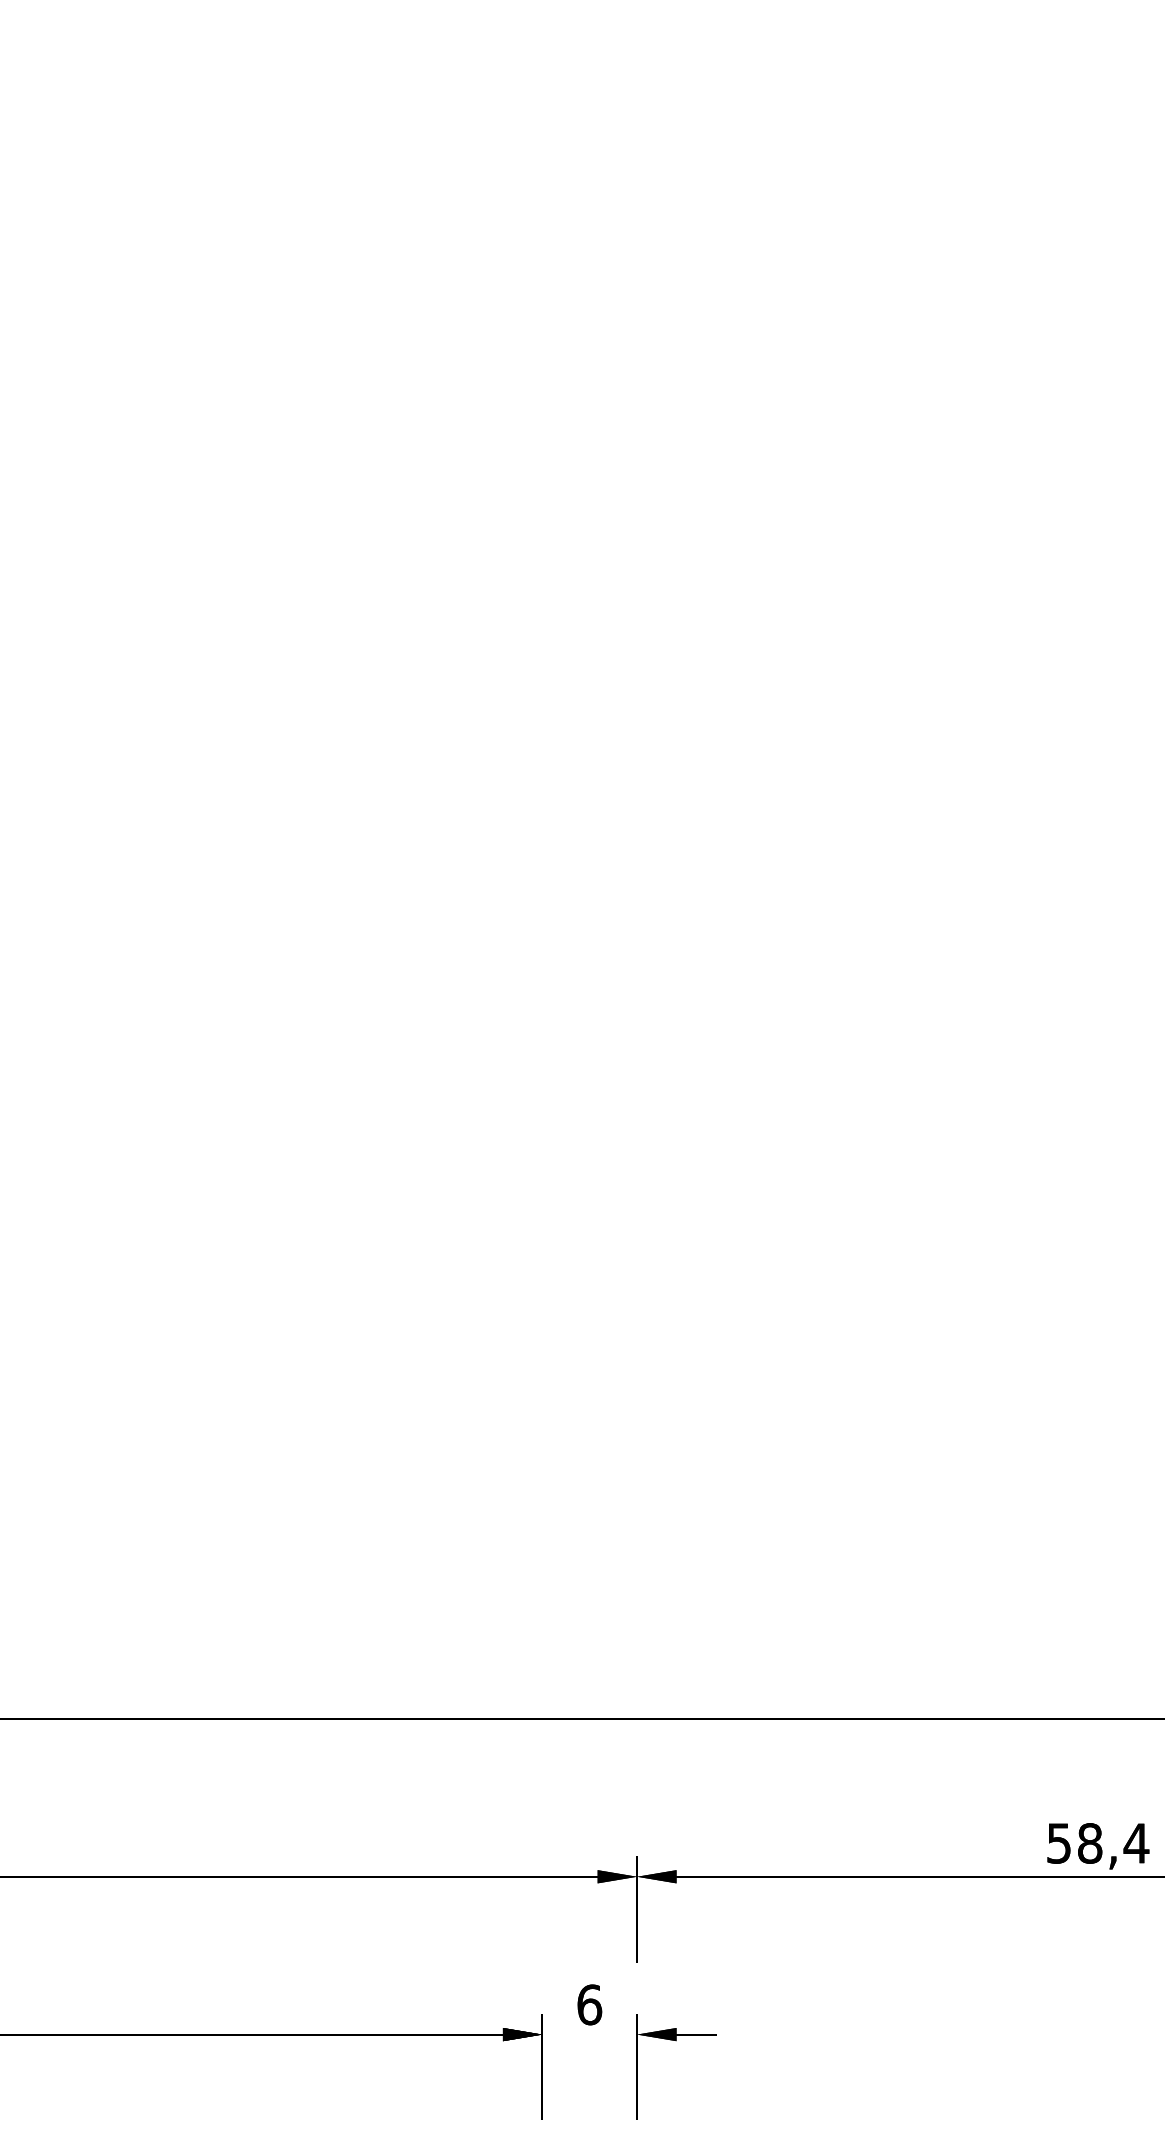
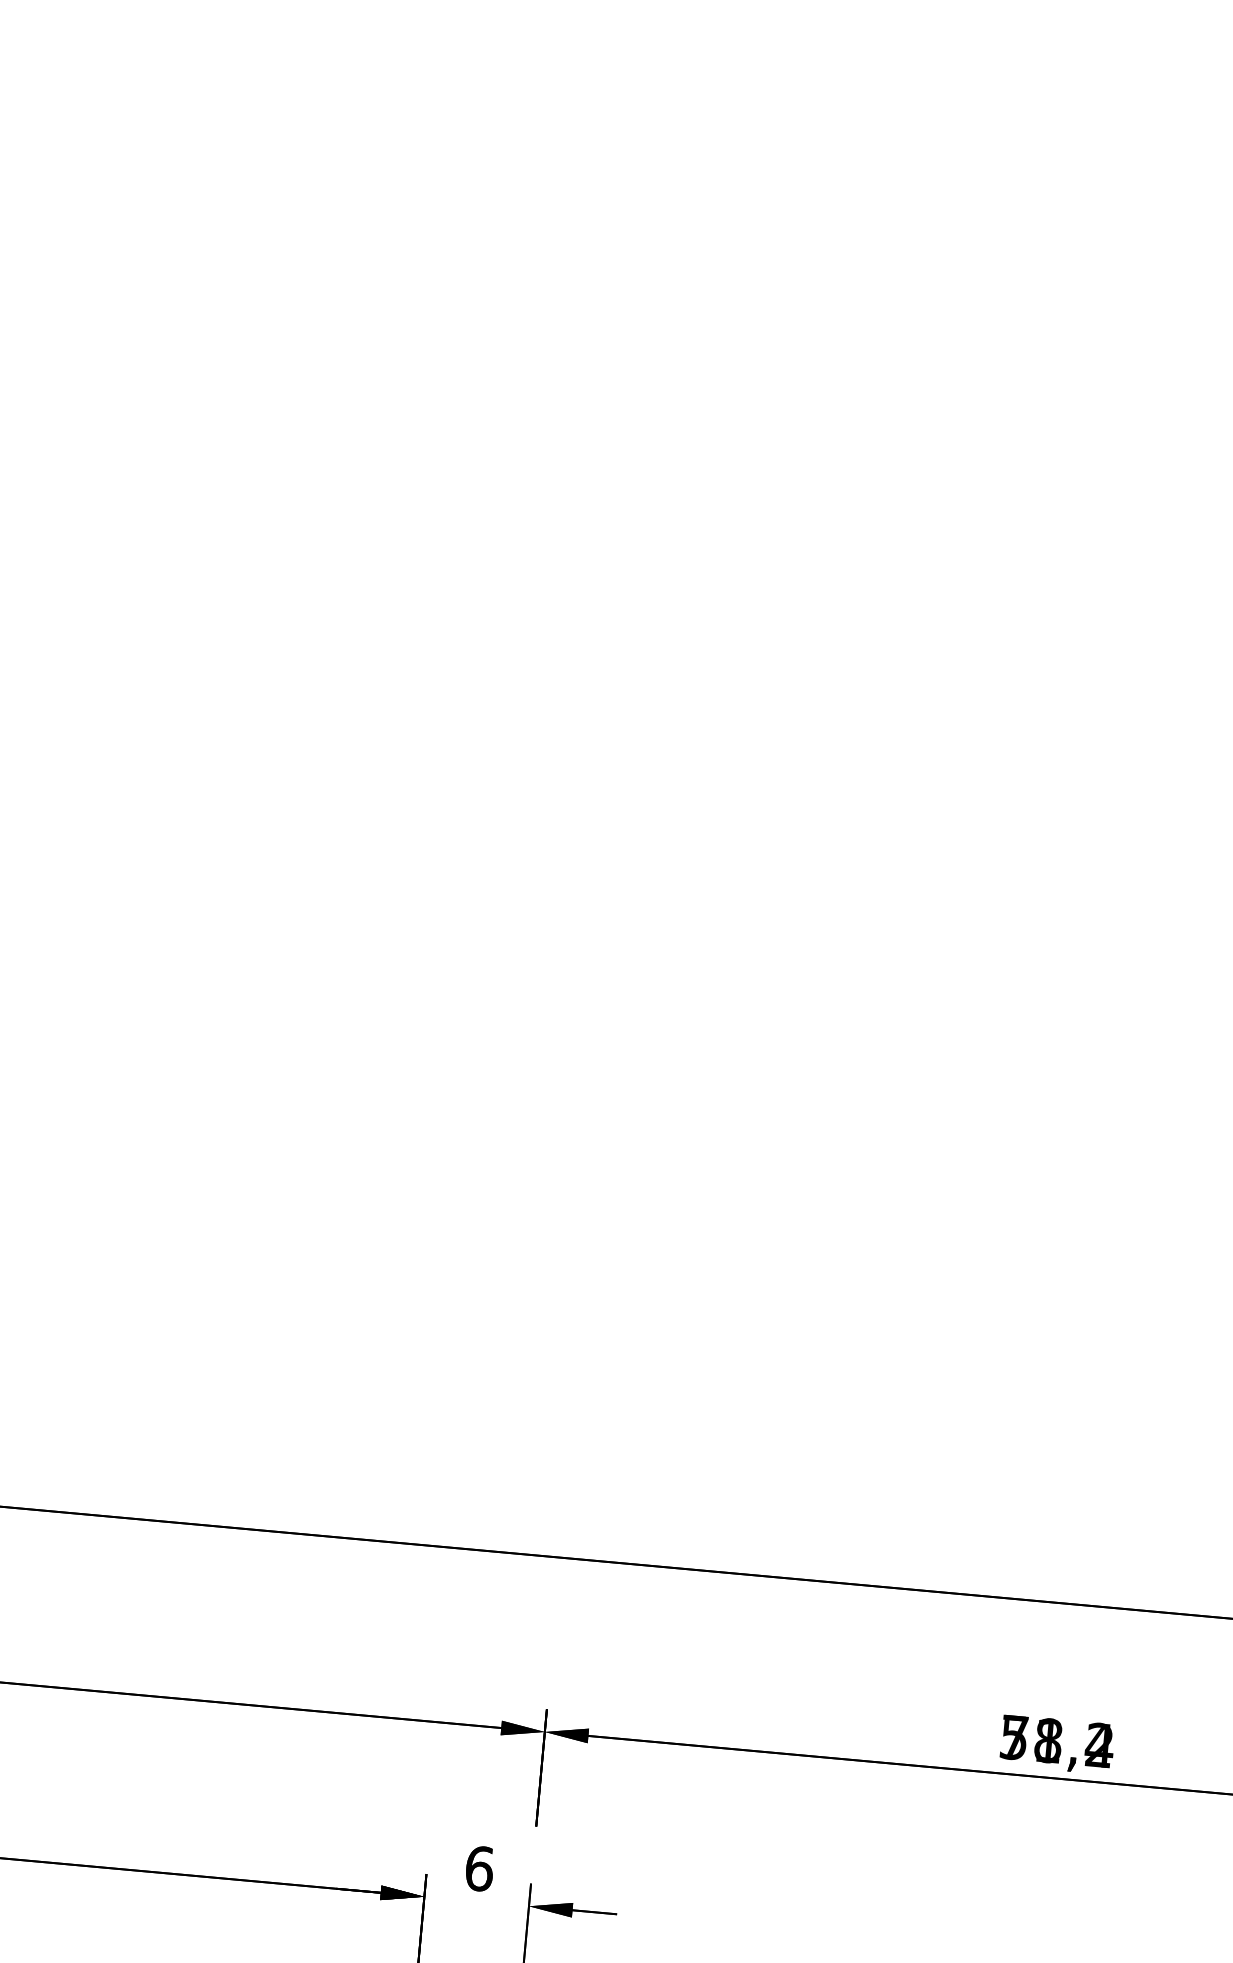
text: (1098, 1843) -> (1057, 1741), 58,4 -> 71,2

